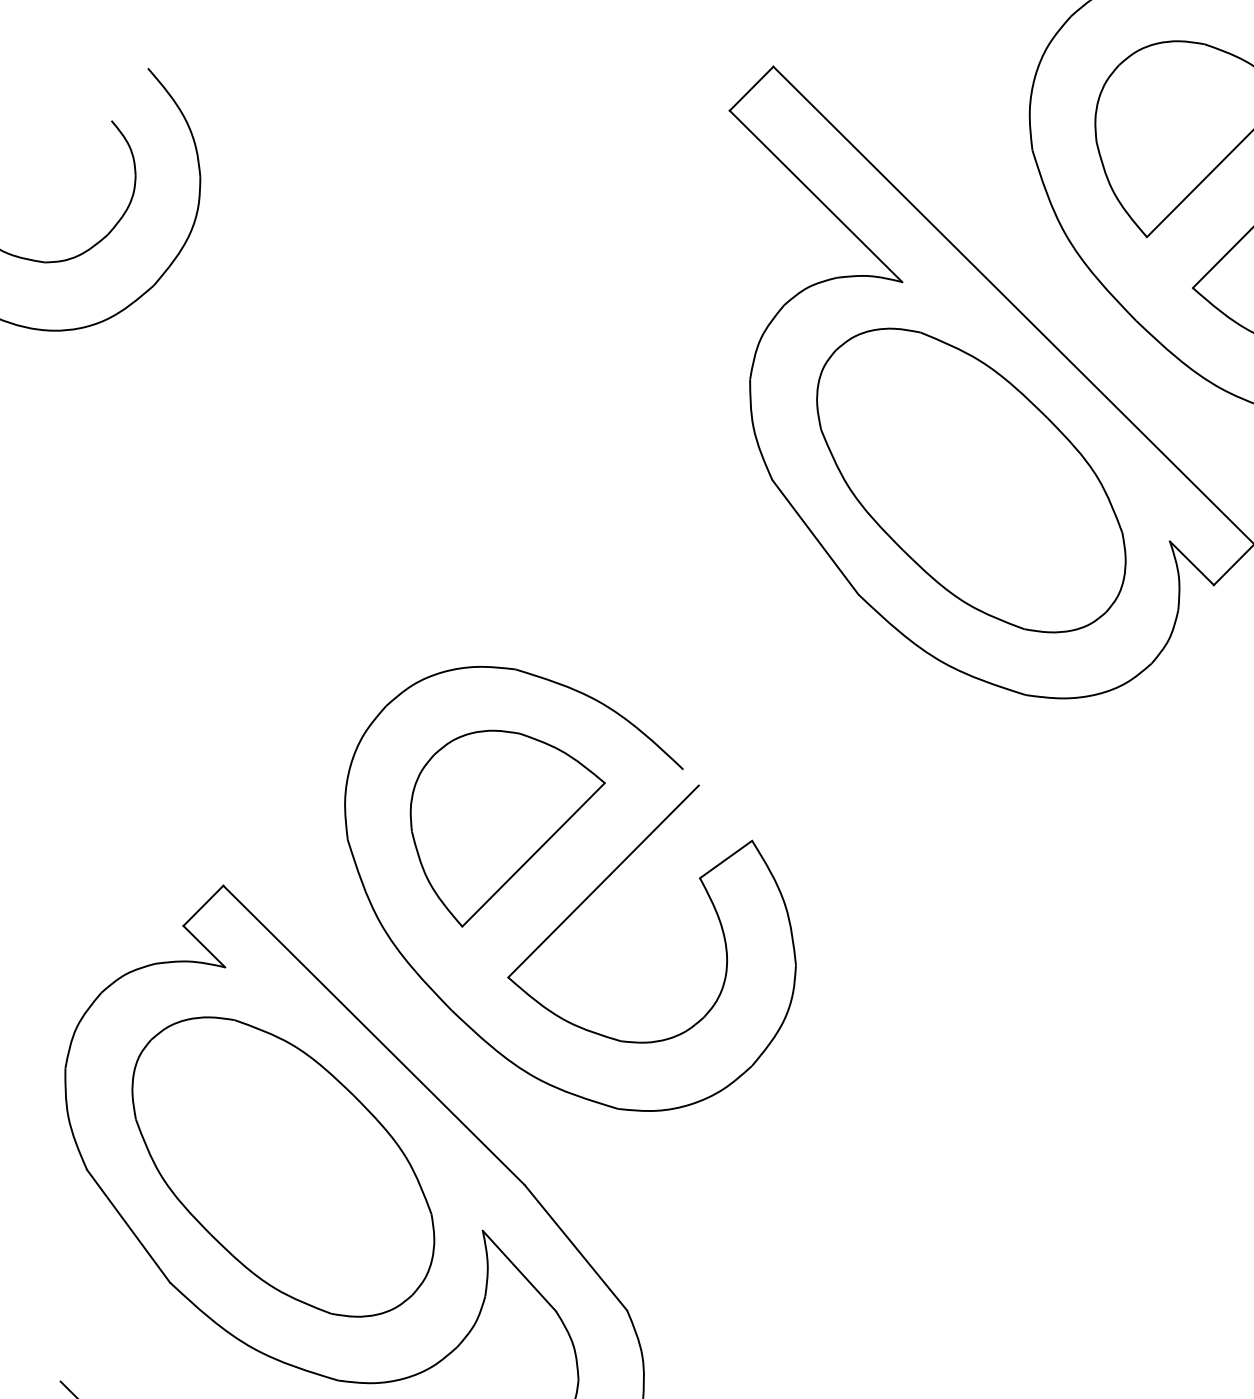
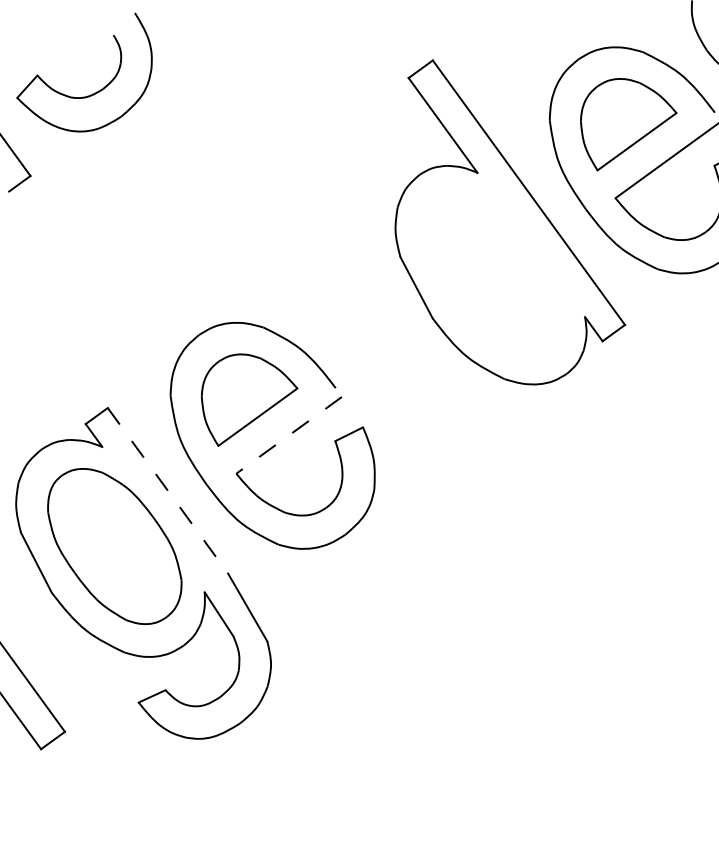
part: (969, 480) -> (494, 272), removed
line: (602, 882) -> (288, 435), solid -> dashed
line: (375, 1036) -> (168, 491), solid -> dashed

